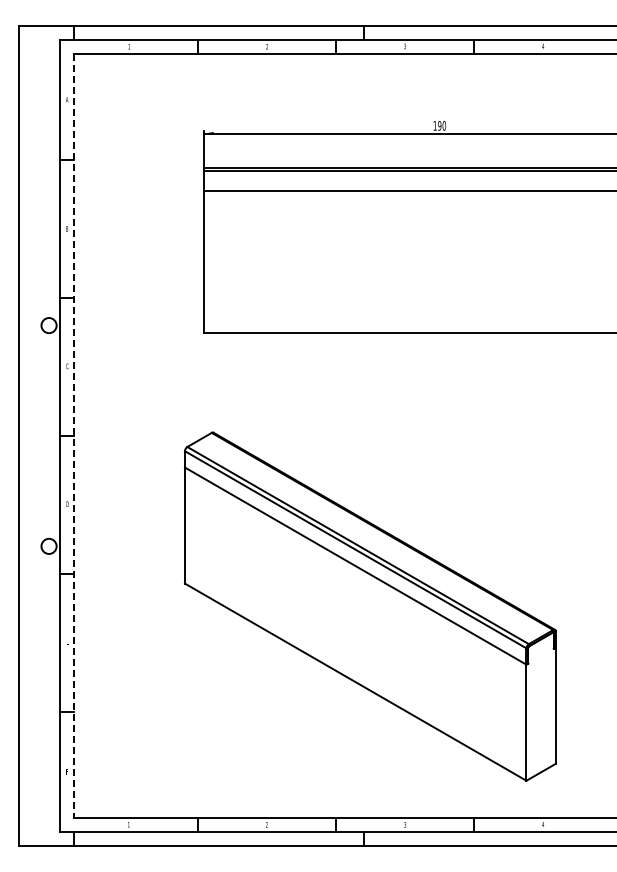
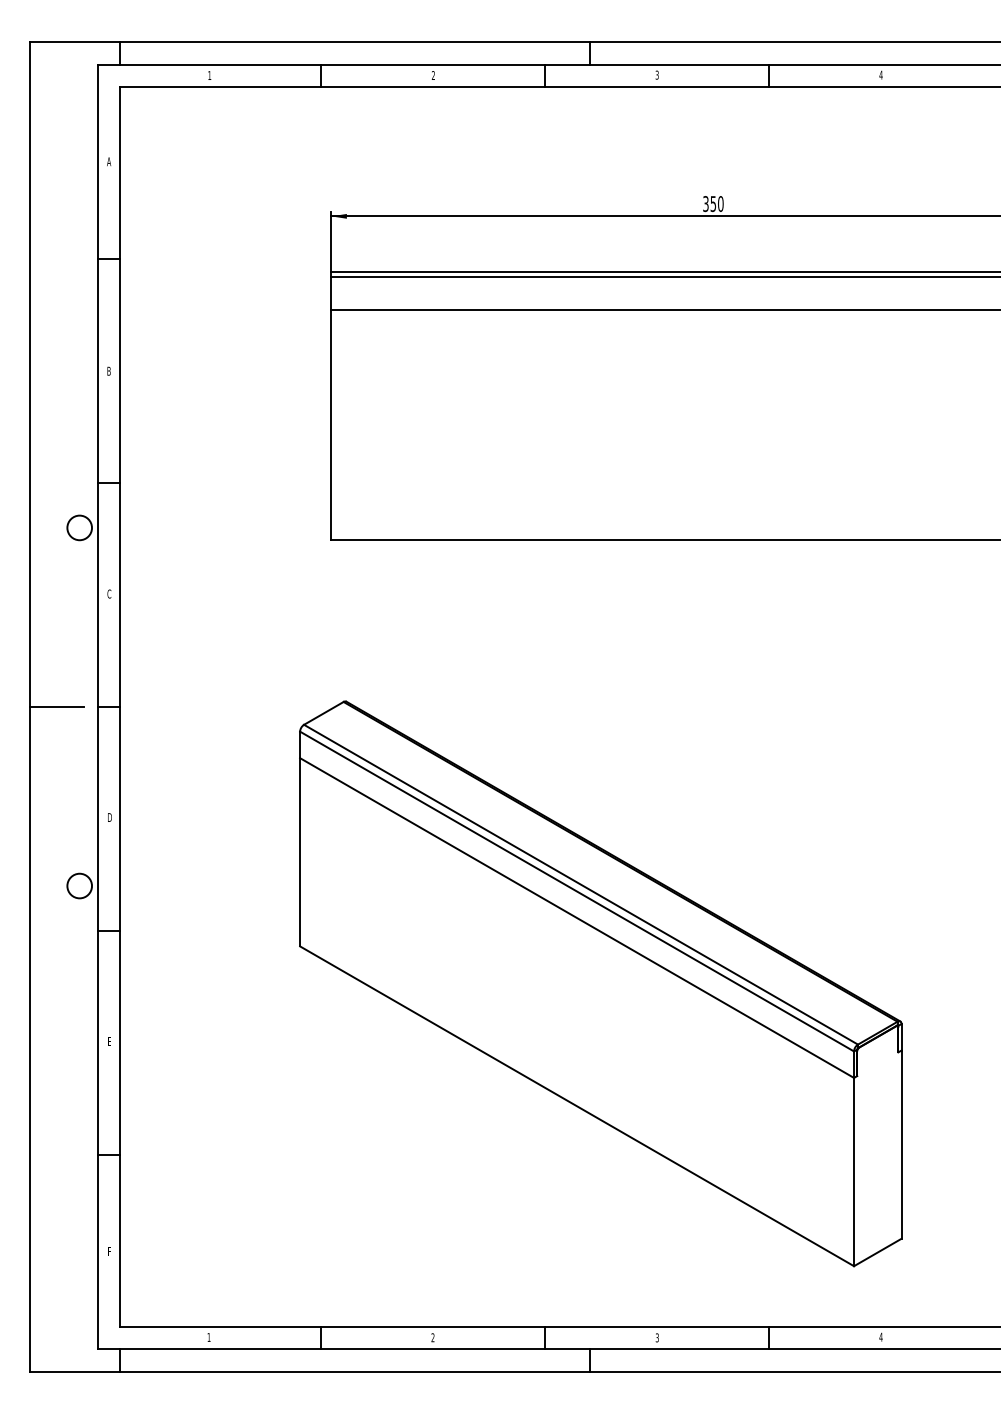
text: (437, 125) -> (709, 203), 190 -> 350
line: (34, 436) -> (56, 707), added
line: (73, 436) -> (119, 707), dashed -> solid

